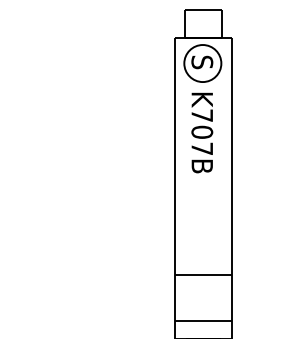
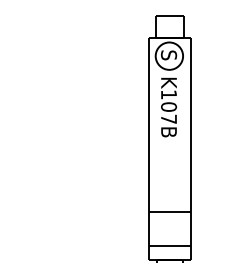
text: (201, 115) -> (168, 94), K707B -> K107B

